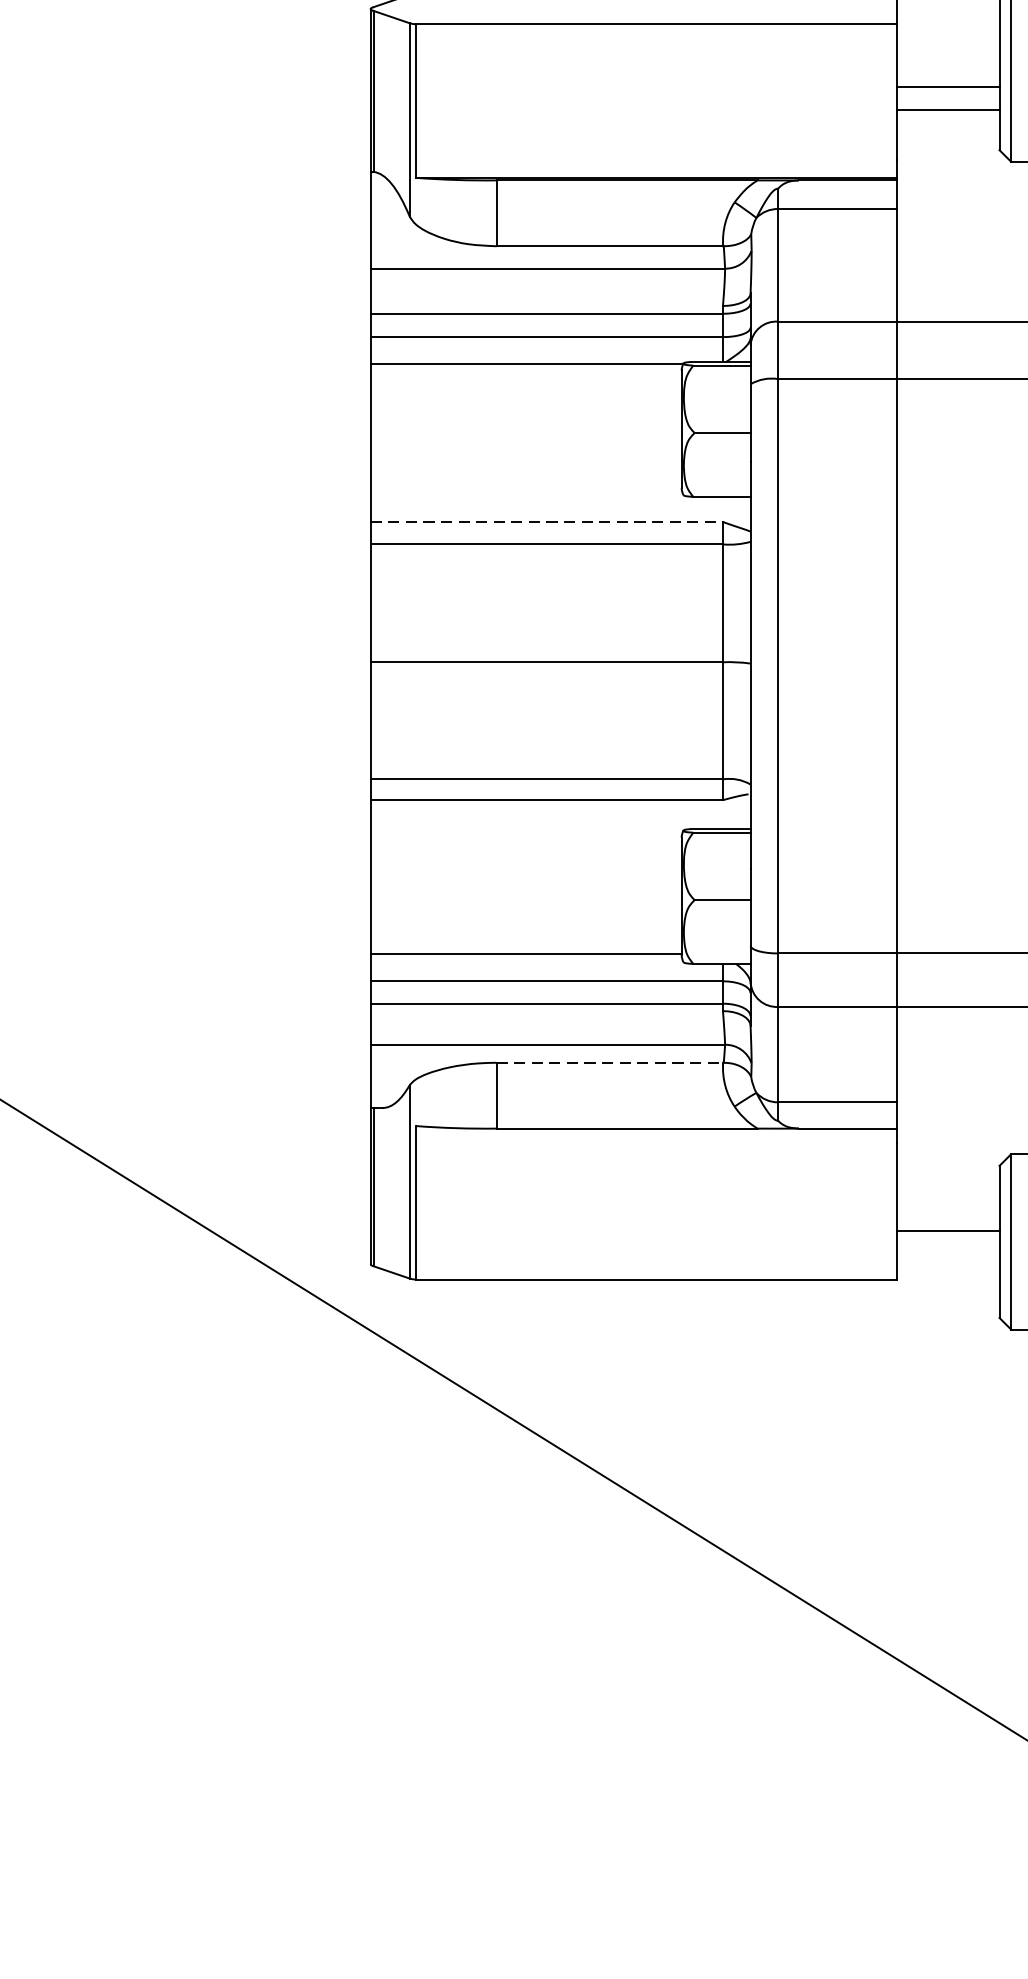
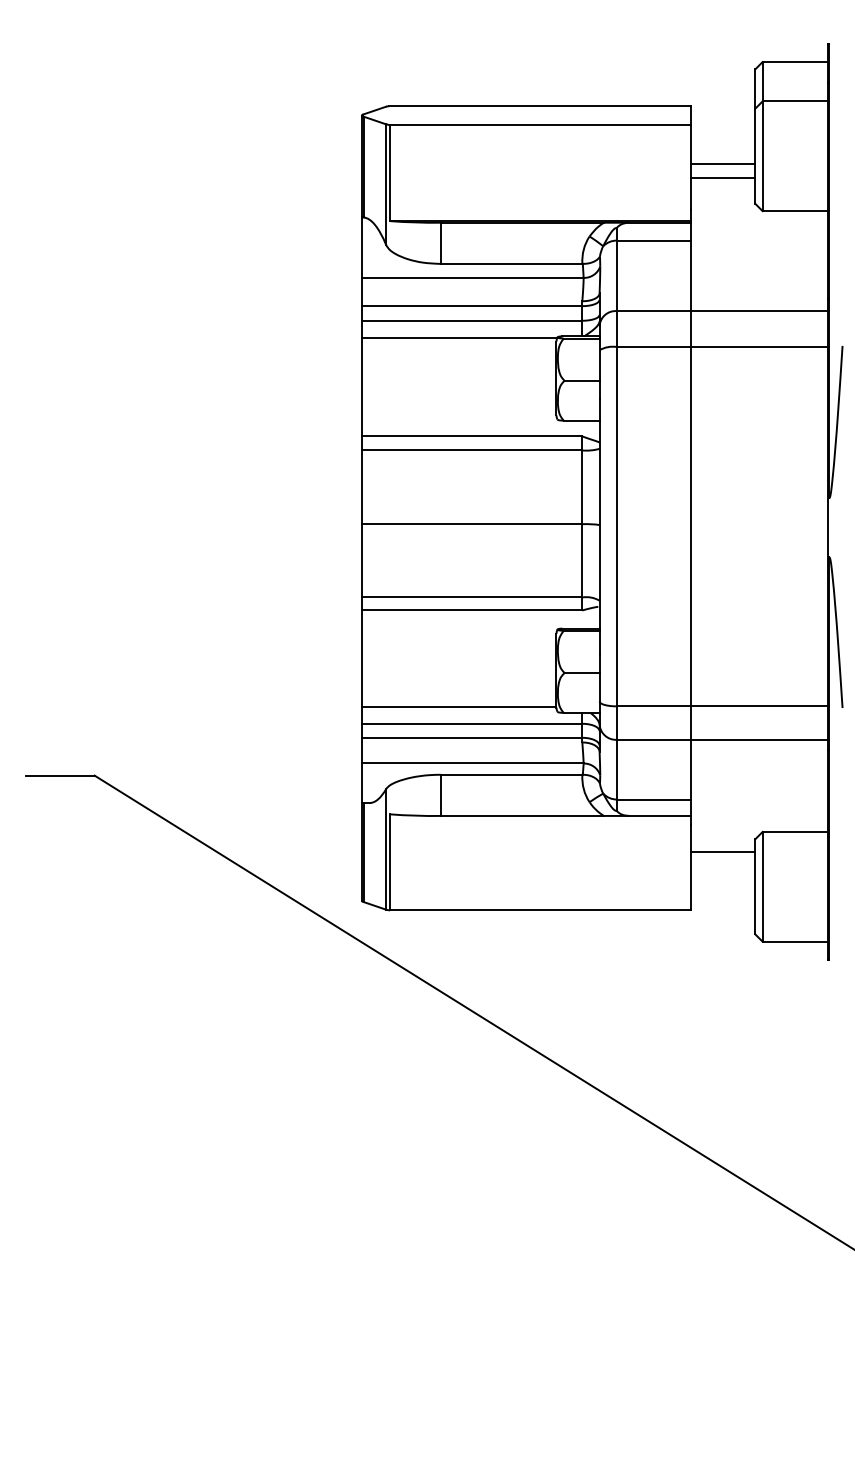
line: (547, 522) -> (472, 436), dashed -> solid
line: (609, 1062) -> (511, 774), dashed -> solid
line: (948, 1231) -> (723, 852), moved

